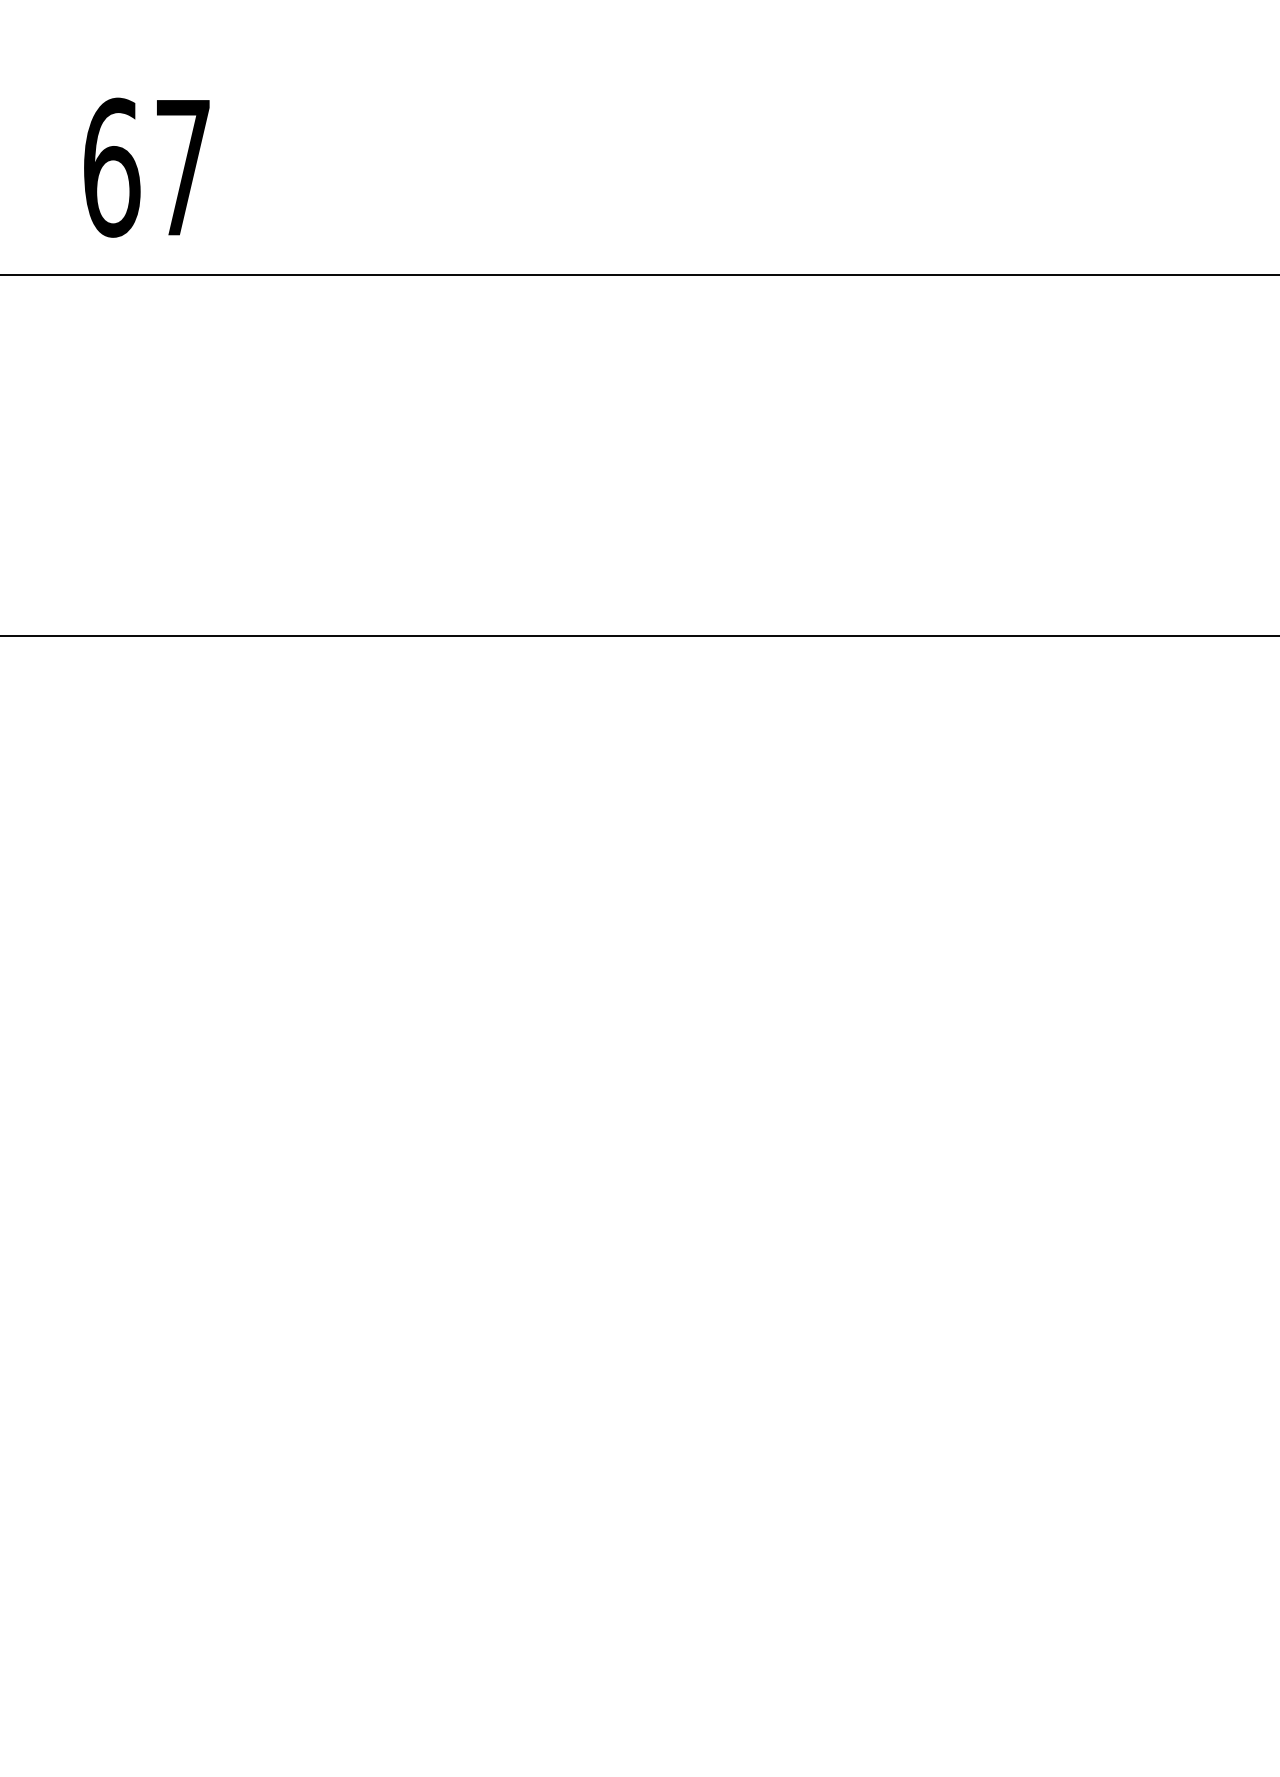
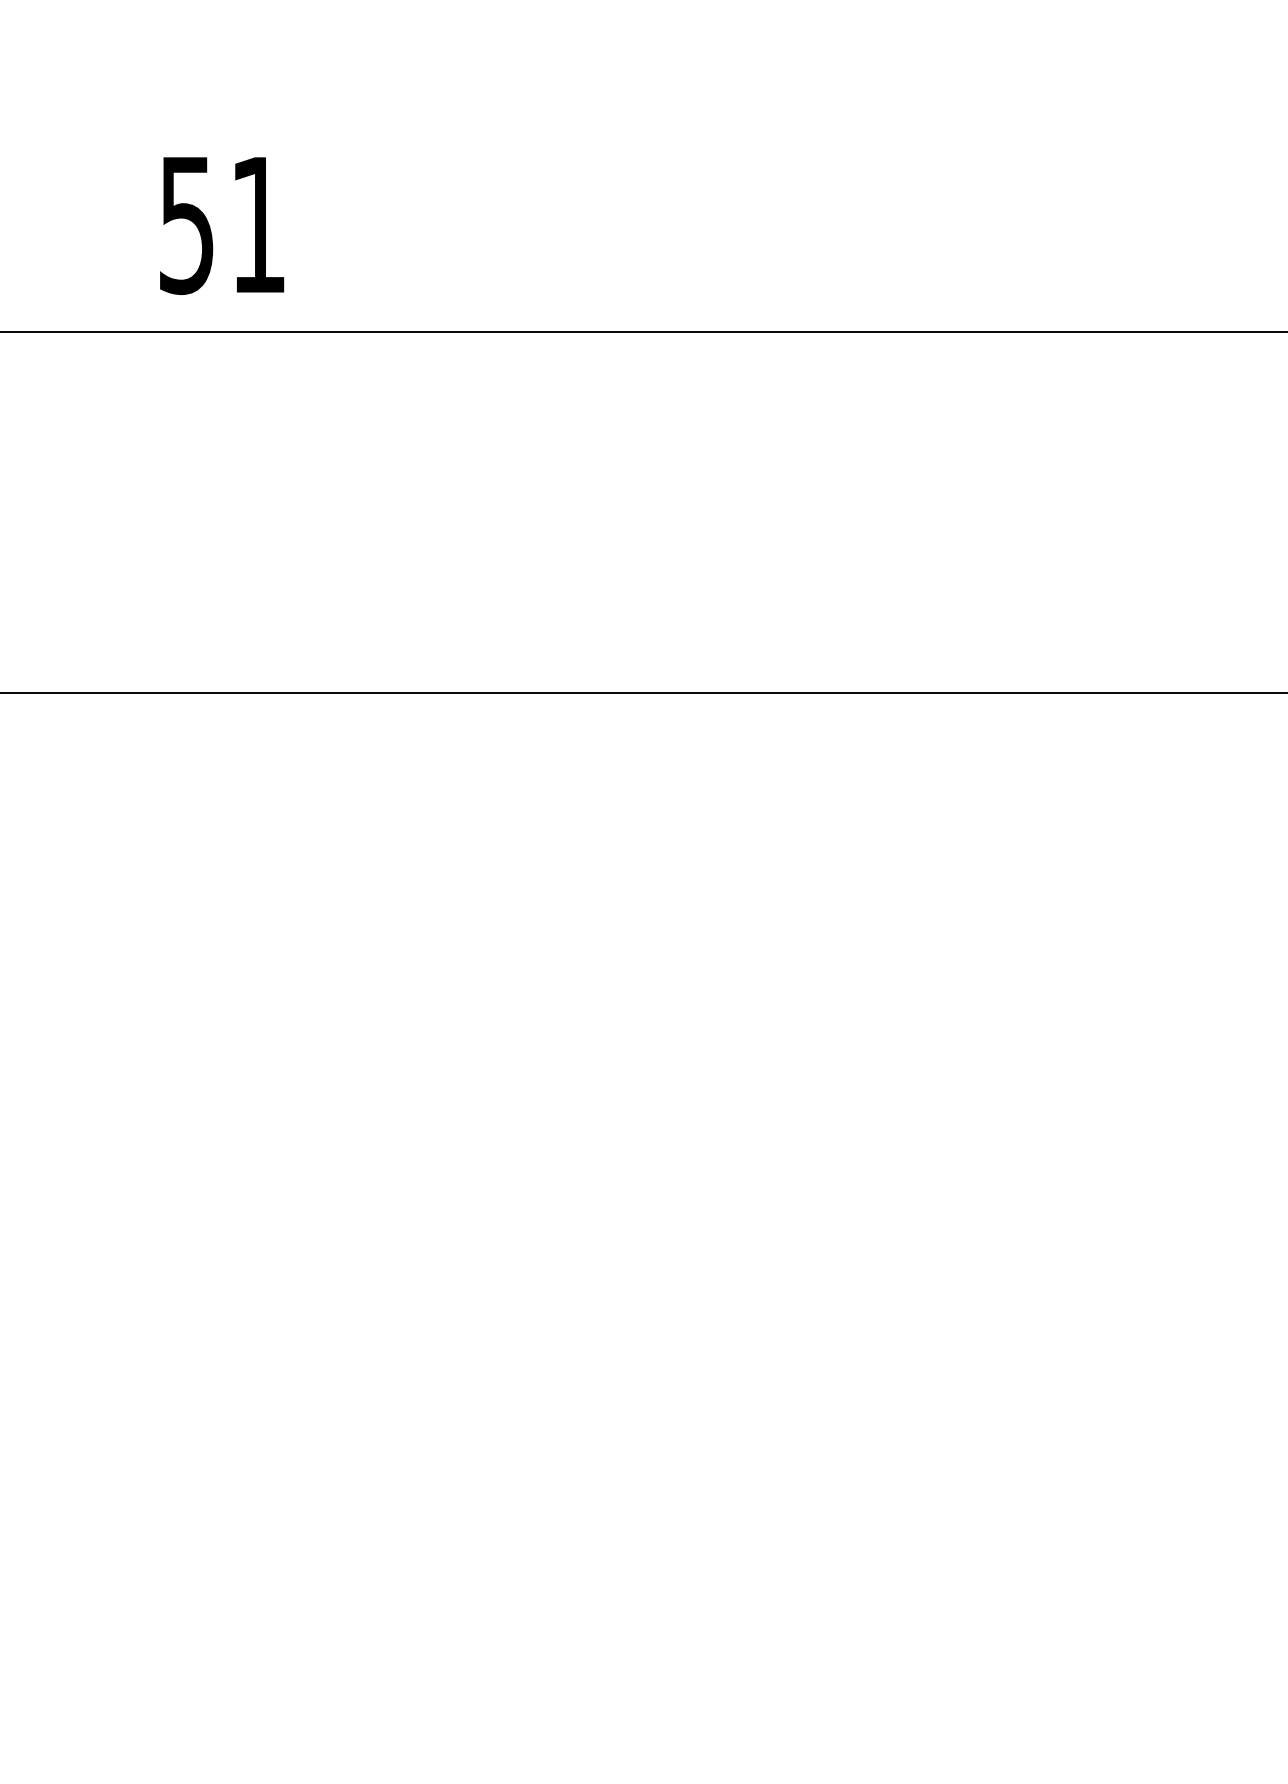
text: (146, 168) -> (221, 225), 67 -> 51

